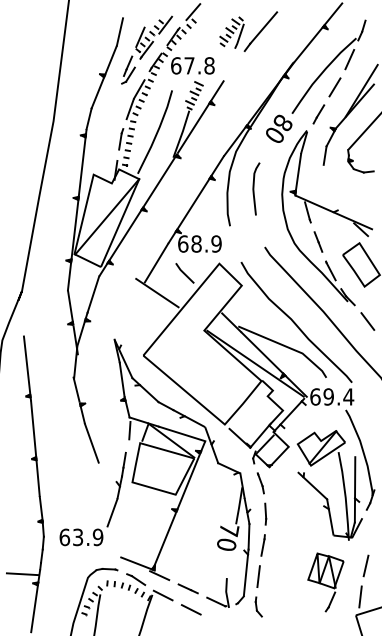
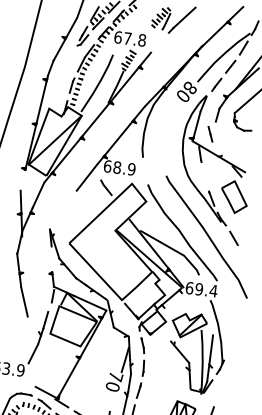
curve: (254, 188) -> (163, 132), removed
line: (318, 241) -> (210, 133), moved
line: (69, 276) -> (22, 179), removed
line: (157, 292) -> (84, 199), removed
line: (121, 379) -> (51, 258), removed

